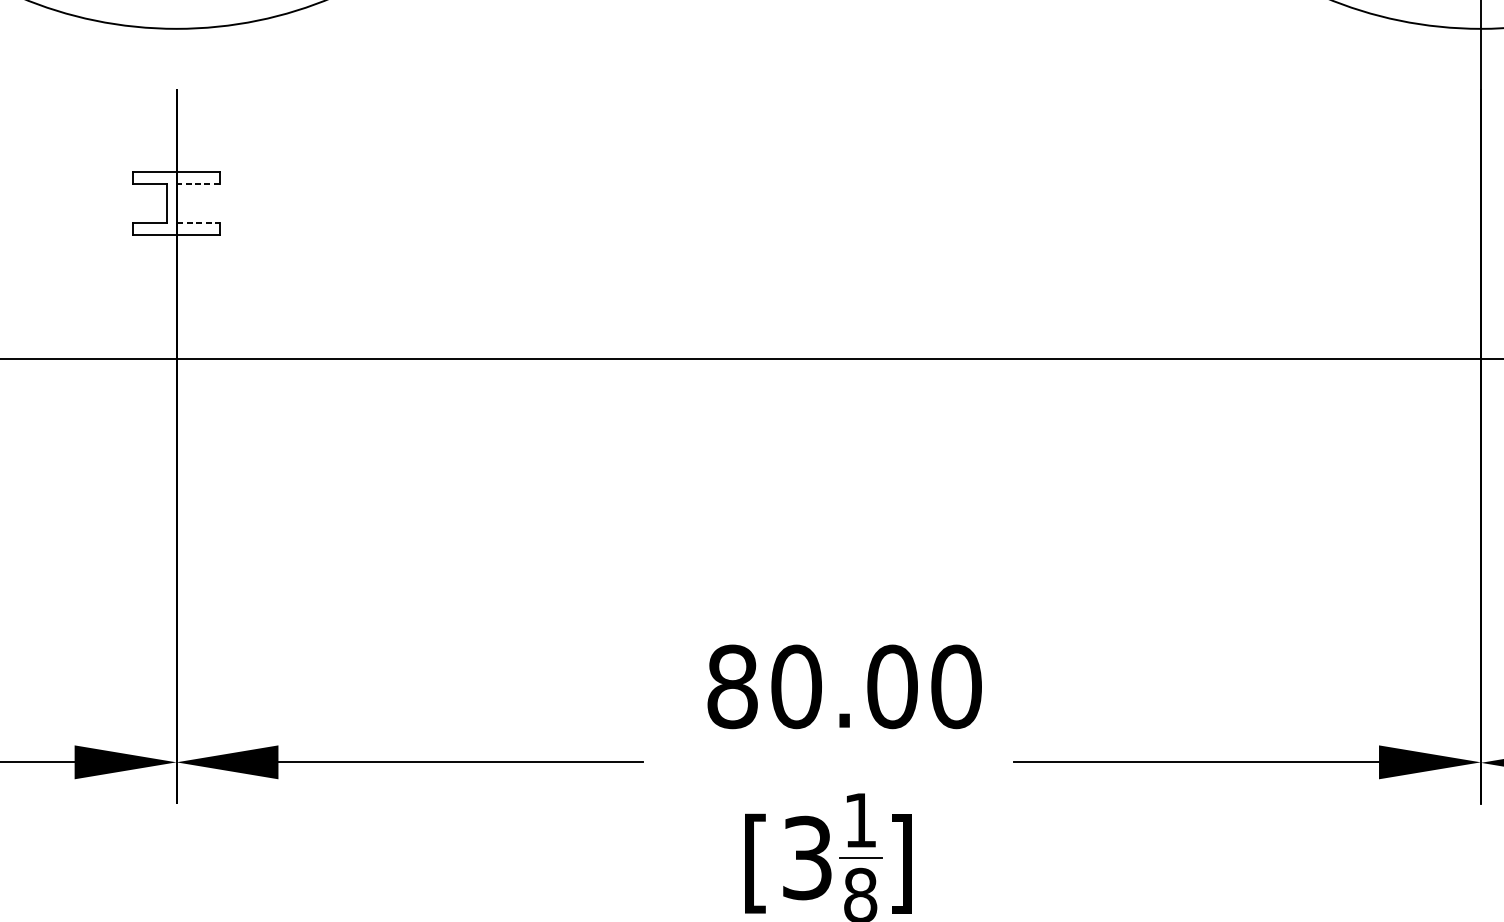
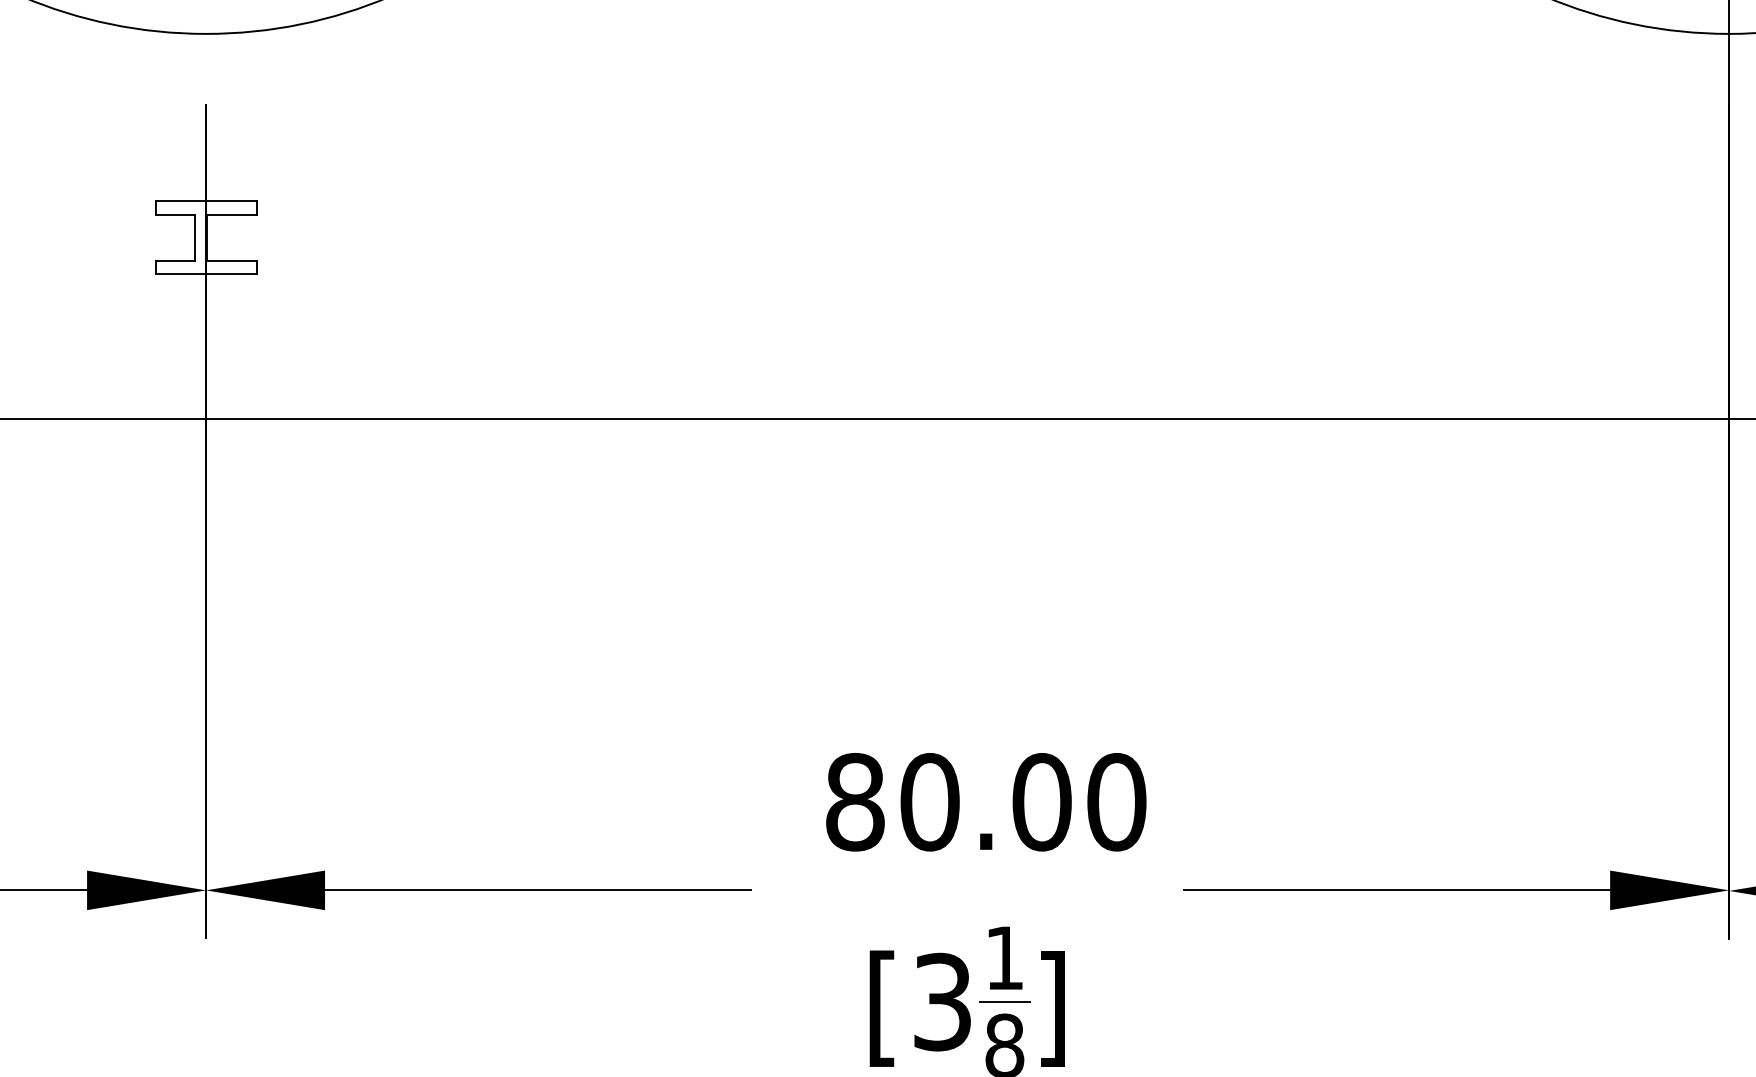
line: (198, 183) -> (231, 214), dashed -> solid
line: (198, 223) -> (231, 261), dashed -> solid

